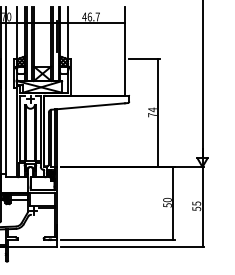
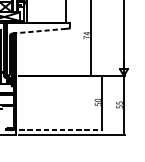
line: (88, 106) -> (39, 31), solid -> dashed
line: (118, 239) -> (61, 129), solid -> dashed

